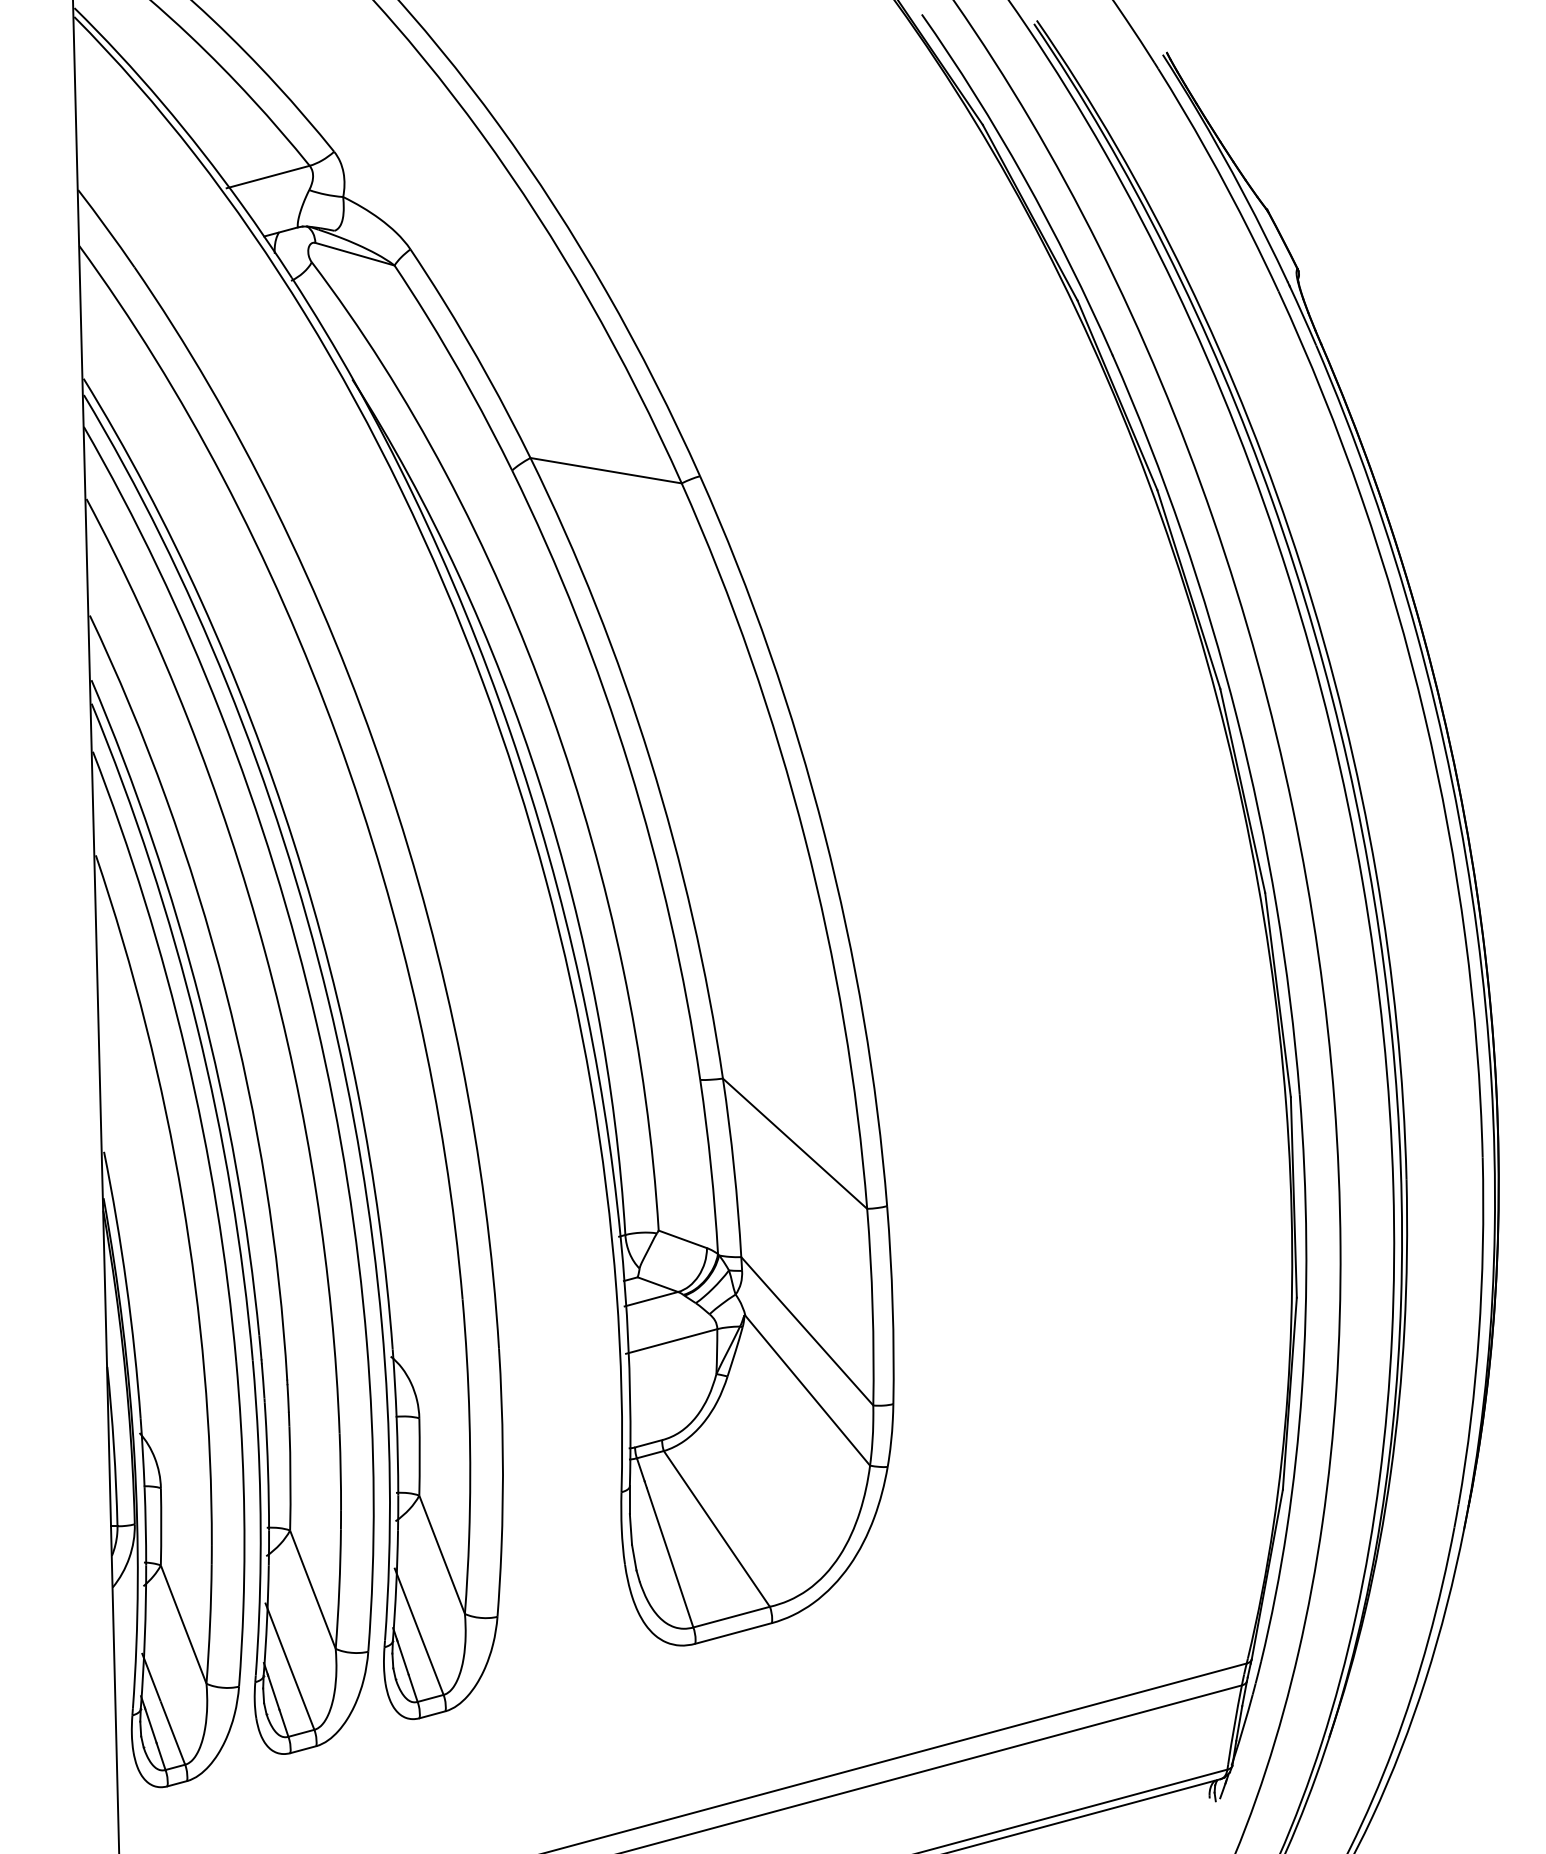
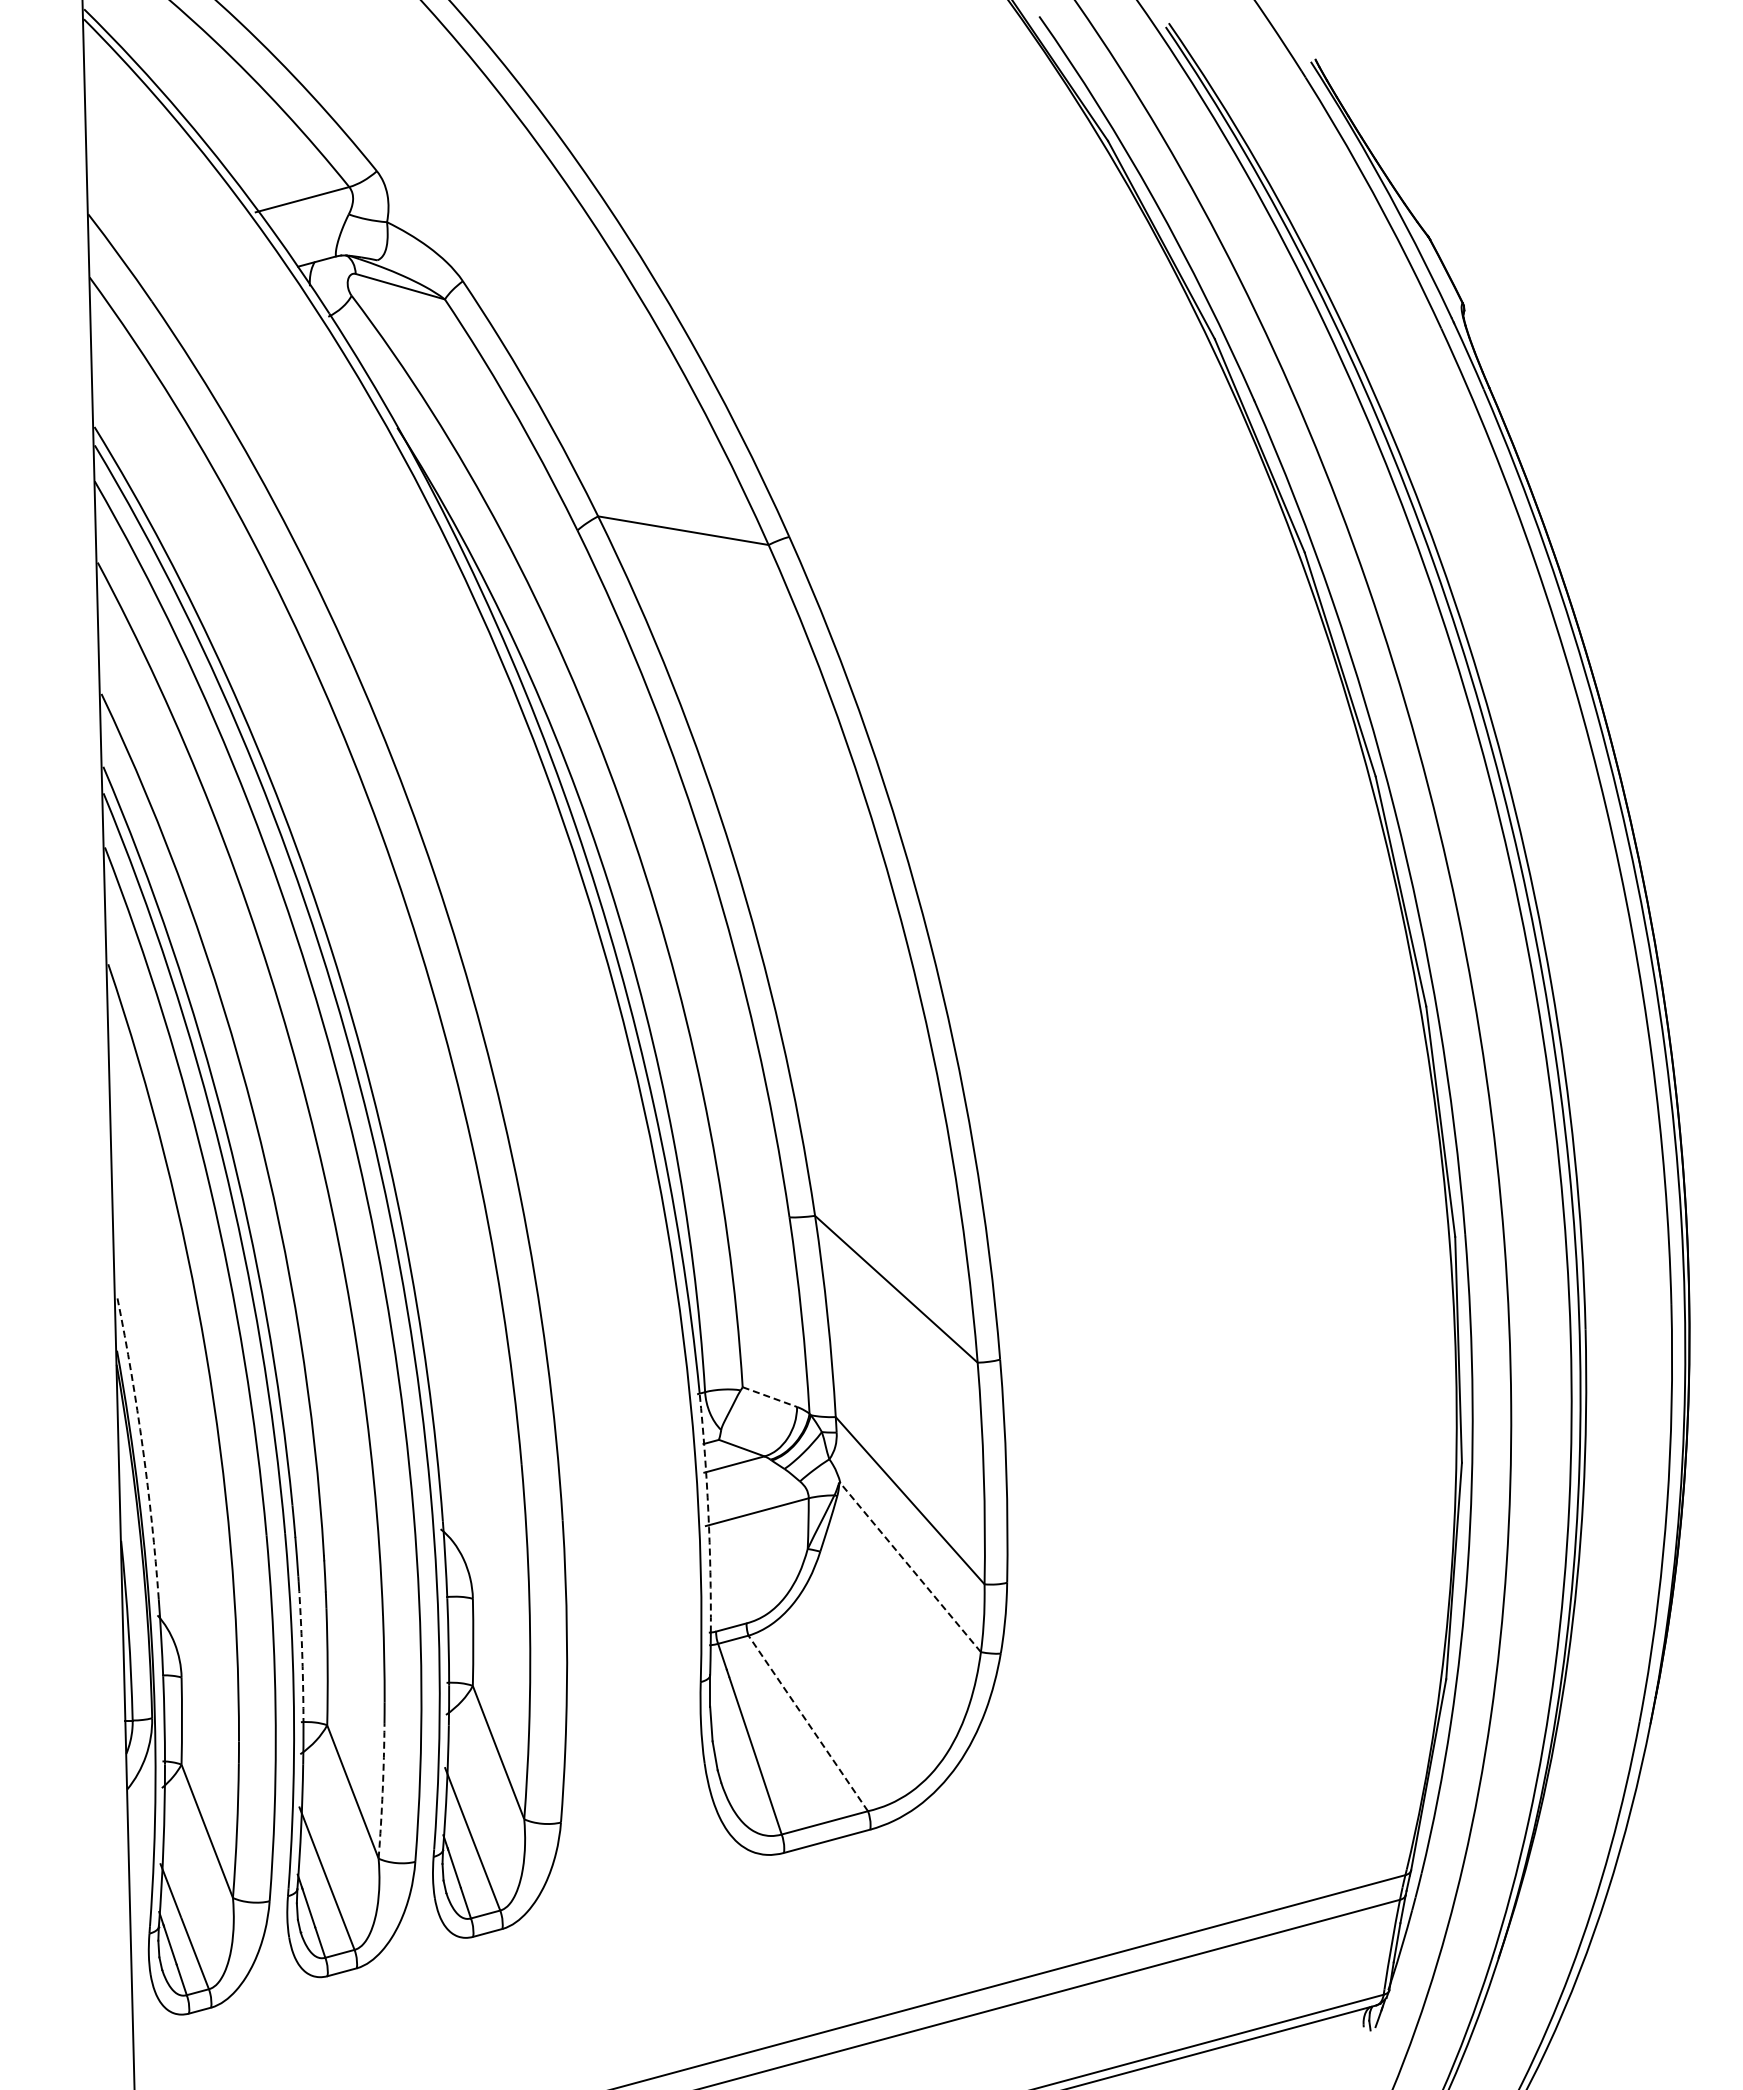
line: (682, 1239) -> (769, 1397), solid -> dashed
arc: (126, 1284) -> (142, 1448), solid -> dashed
arc: (628, 1341) -> (708, 1512), solid -> dashed
line: (807, 1390) -> (910, 1567), solid -> dashed
arc: (268, 1471) -> (302, 1658), solid -> dashed
line: (716, 1528) -> (807, 1723), solid -> dashed
arc: (339, 1589) -> (382, 1791), solid -> dashed

